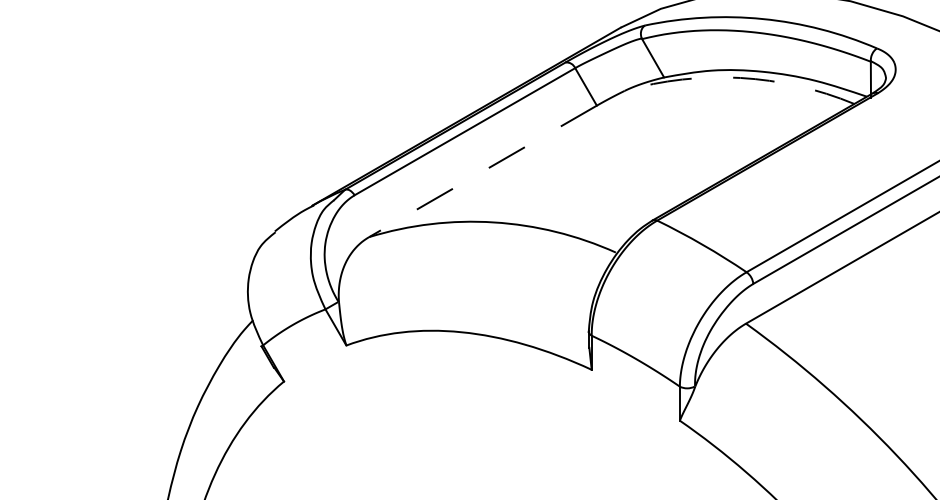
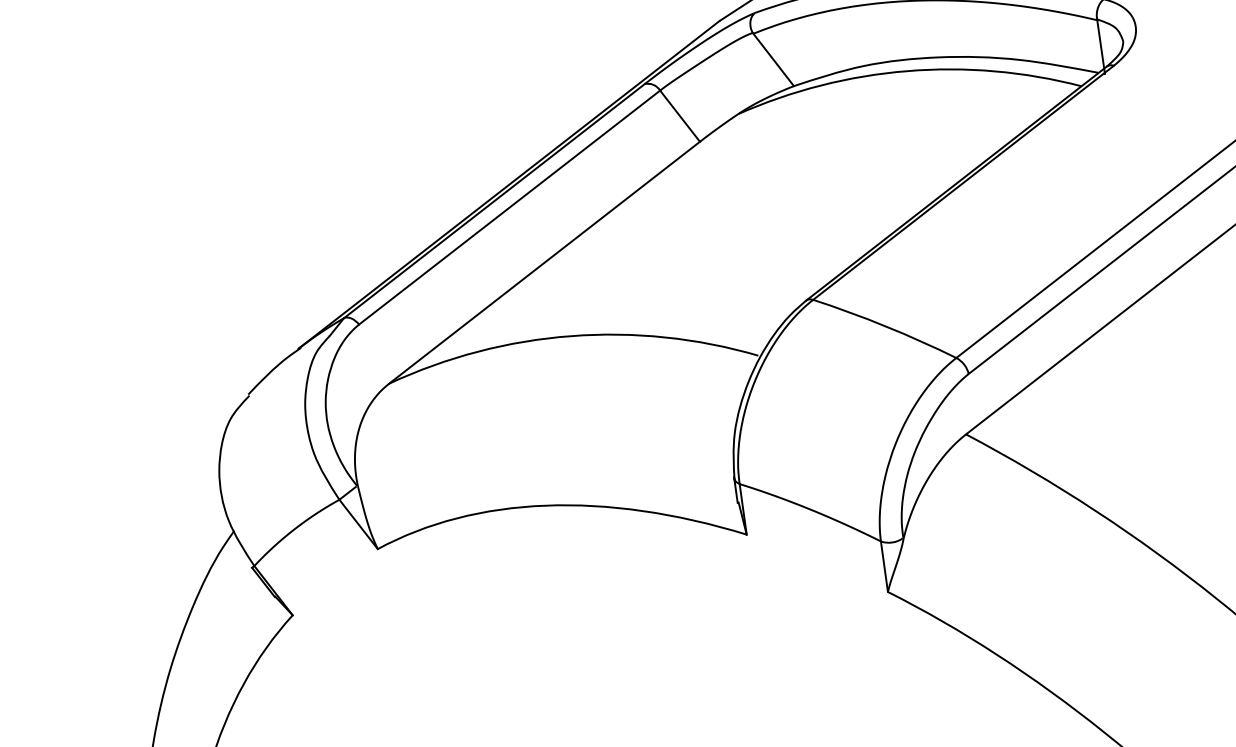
arc: (740, 77) -> (907, 70), dashed -> solid
line: (482, 171) -> (543, 262), dashed -> solid

